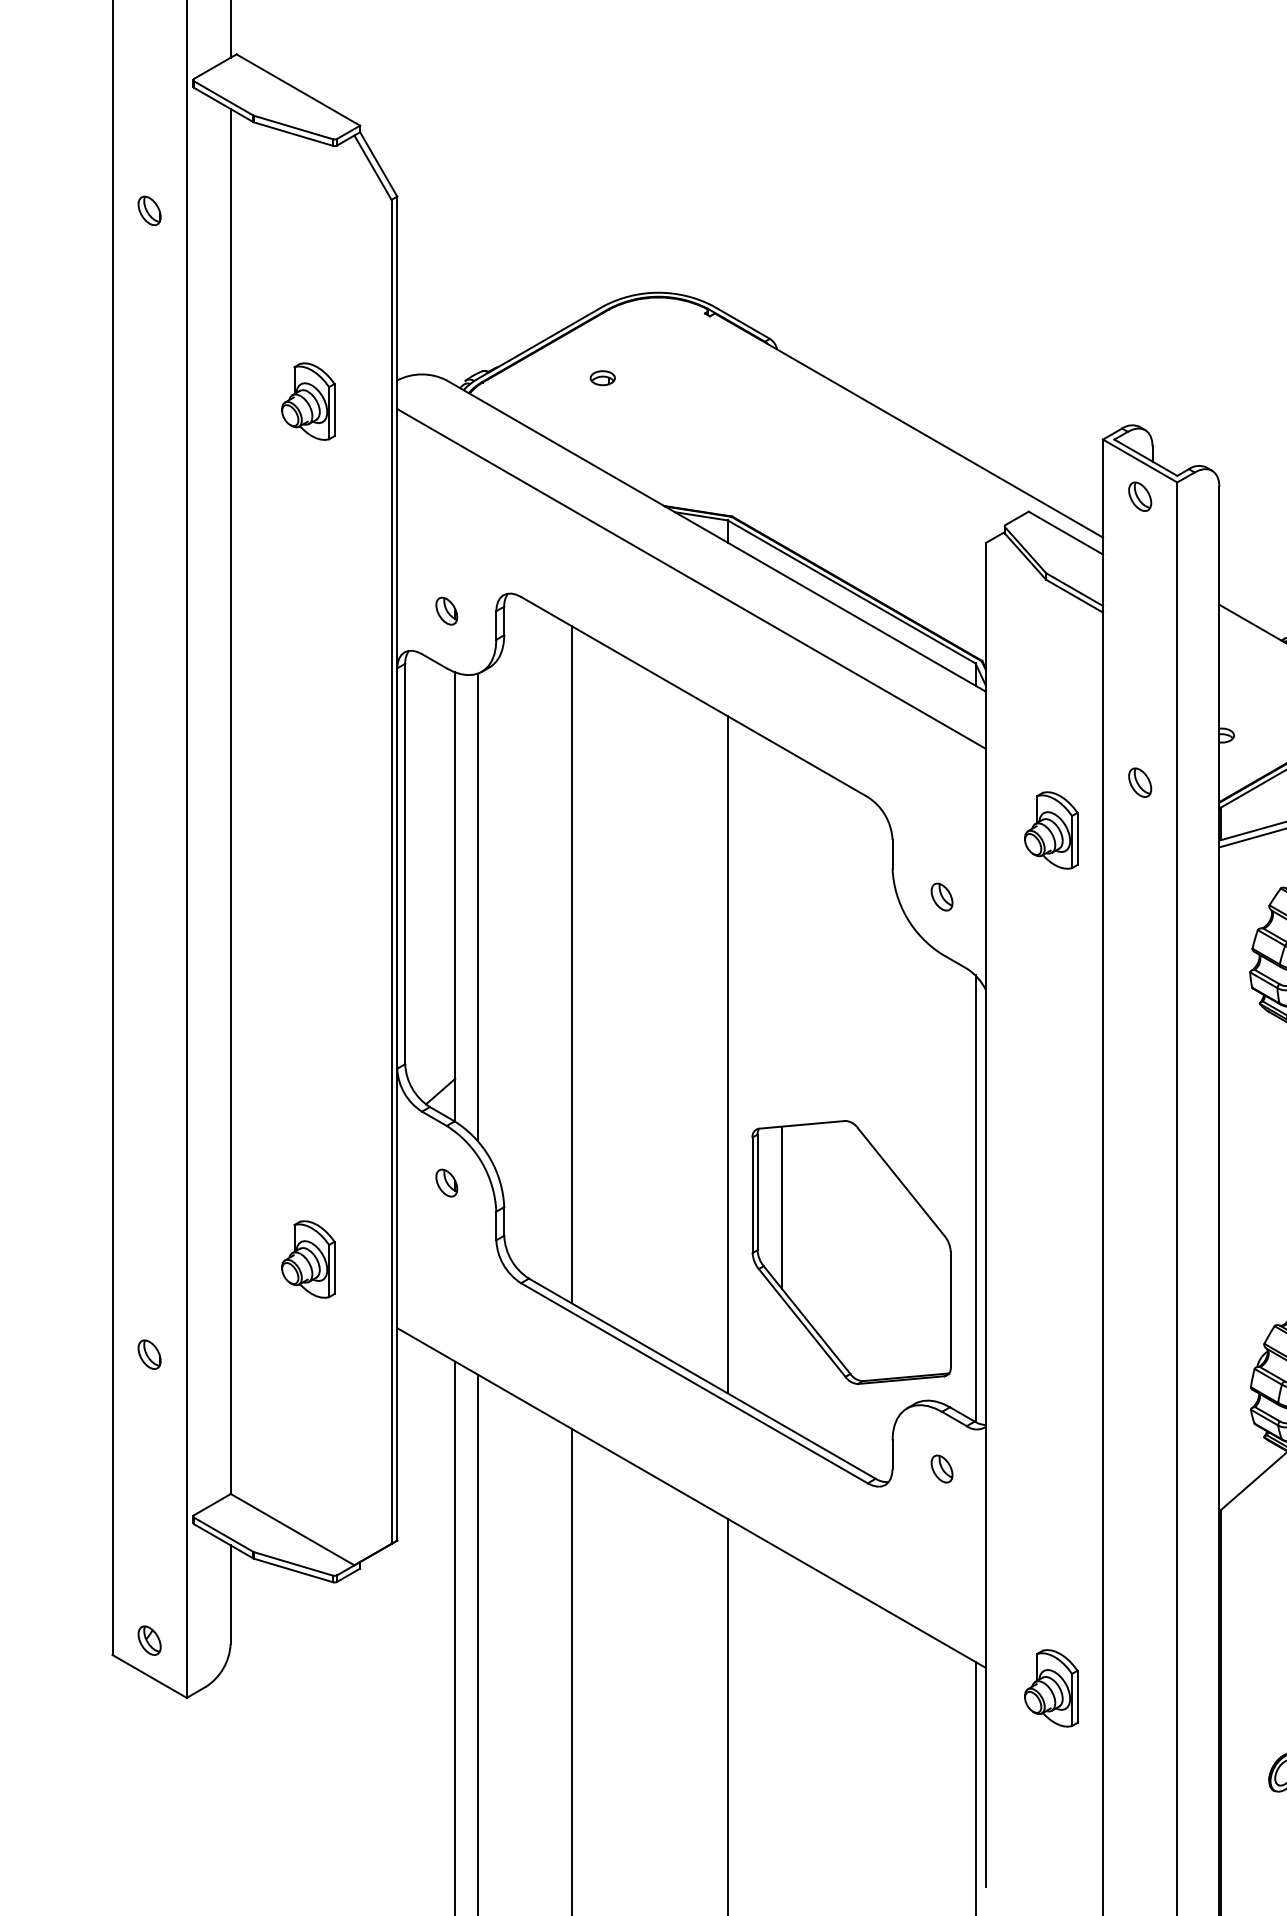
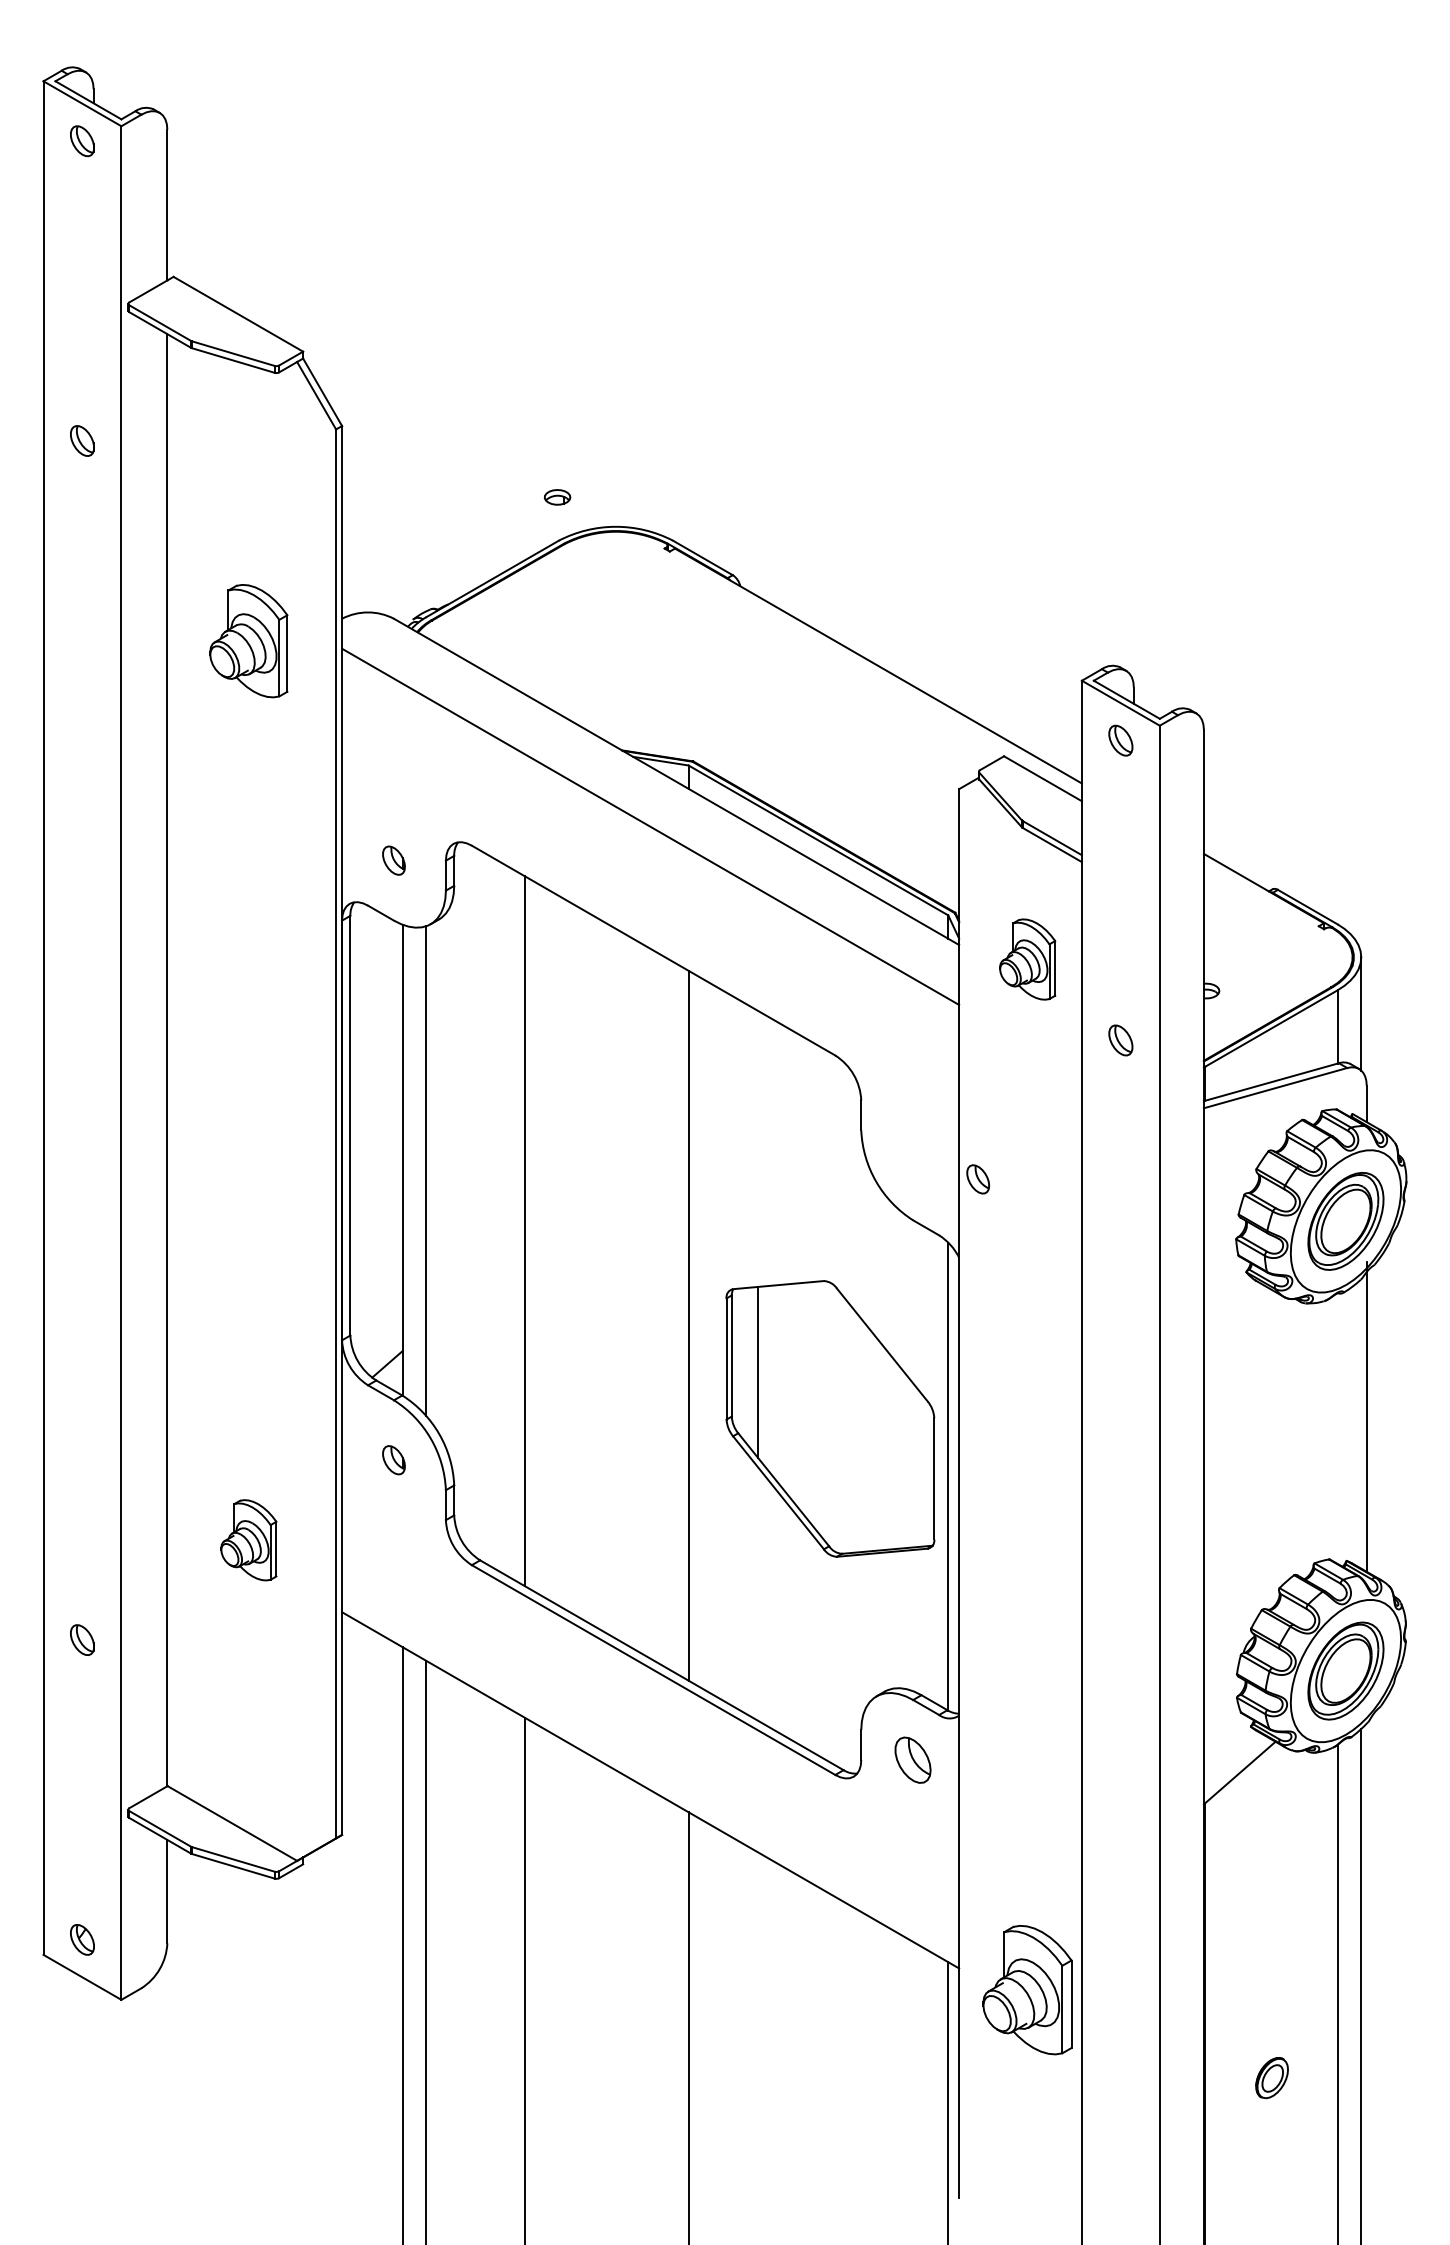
part: (602, 378) -> (557, 497), moved
part: (308, 401) -> (248, 640), size x1.4
part: (1051, 830) -> (1027, 959), moved
part: (942, 897) -> (978, 1179), moved
part: (851, 1252) -> (830, 1418), moved
part: (942, 1468) -> (913, 1759), size x1.6
part: (1051, 1688) -> (1027, 1989), size x1.6

